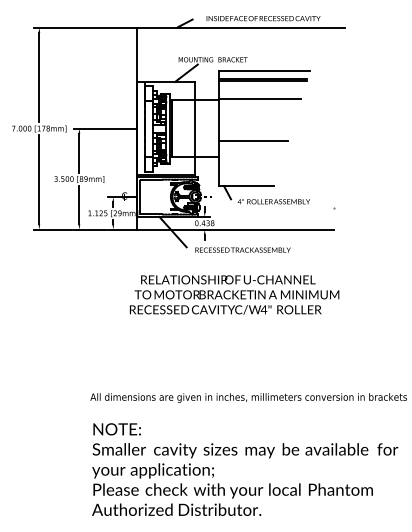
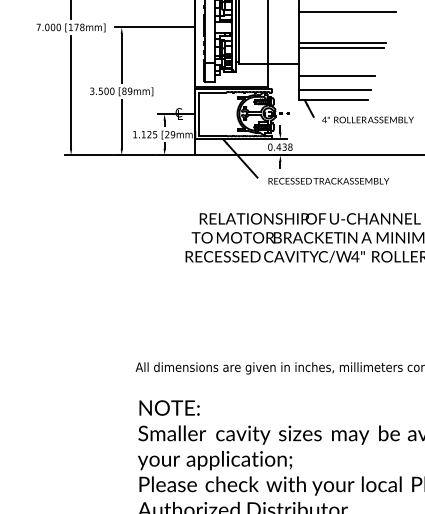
line: (257, 116) -> (347, 12), added
line: (252, 144) -> (340, 47), added
line: (249, 166) -> (337, 75), added
line: (247, 178) -> (334, 90), added

